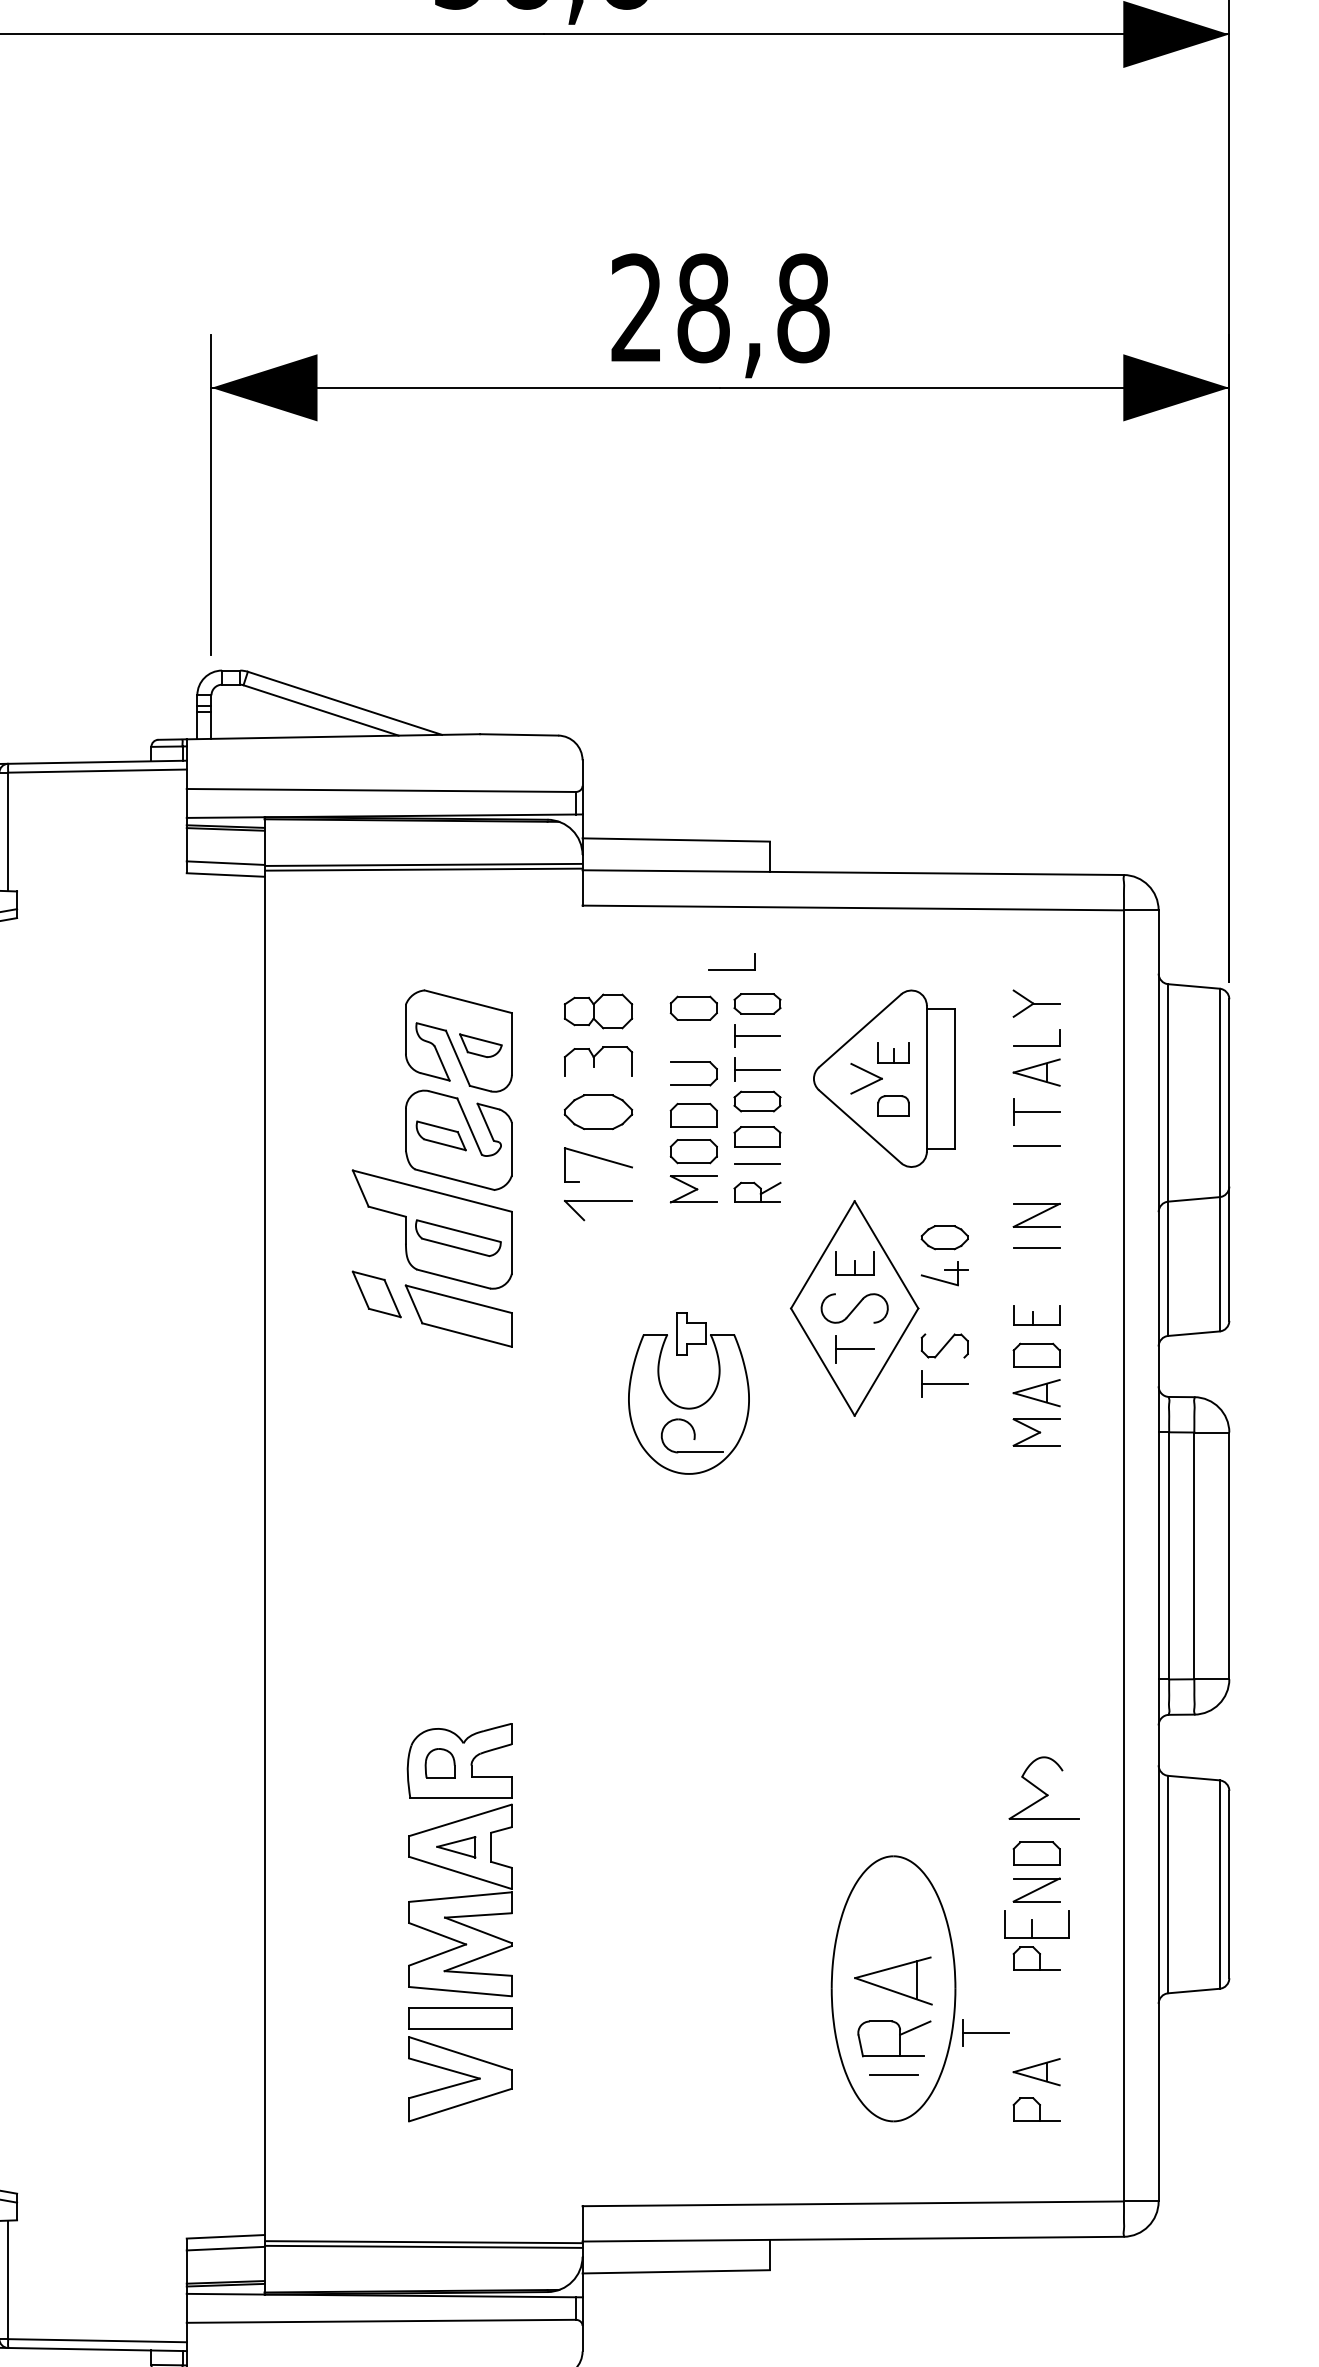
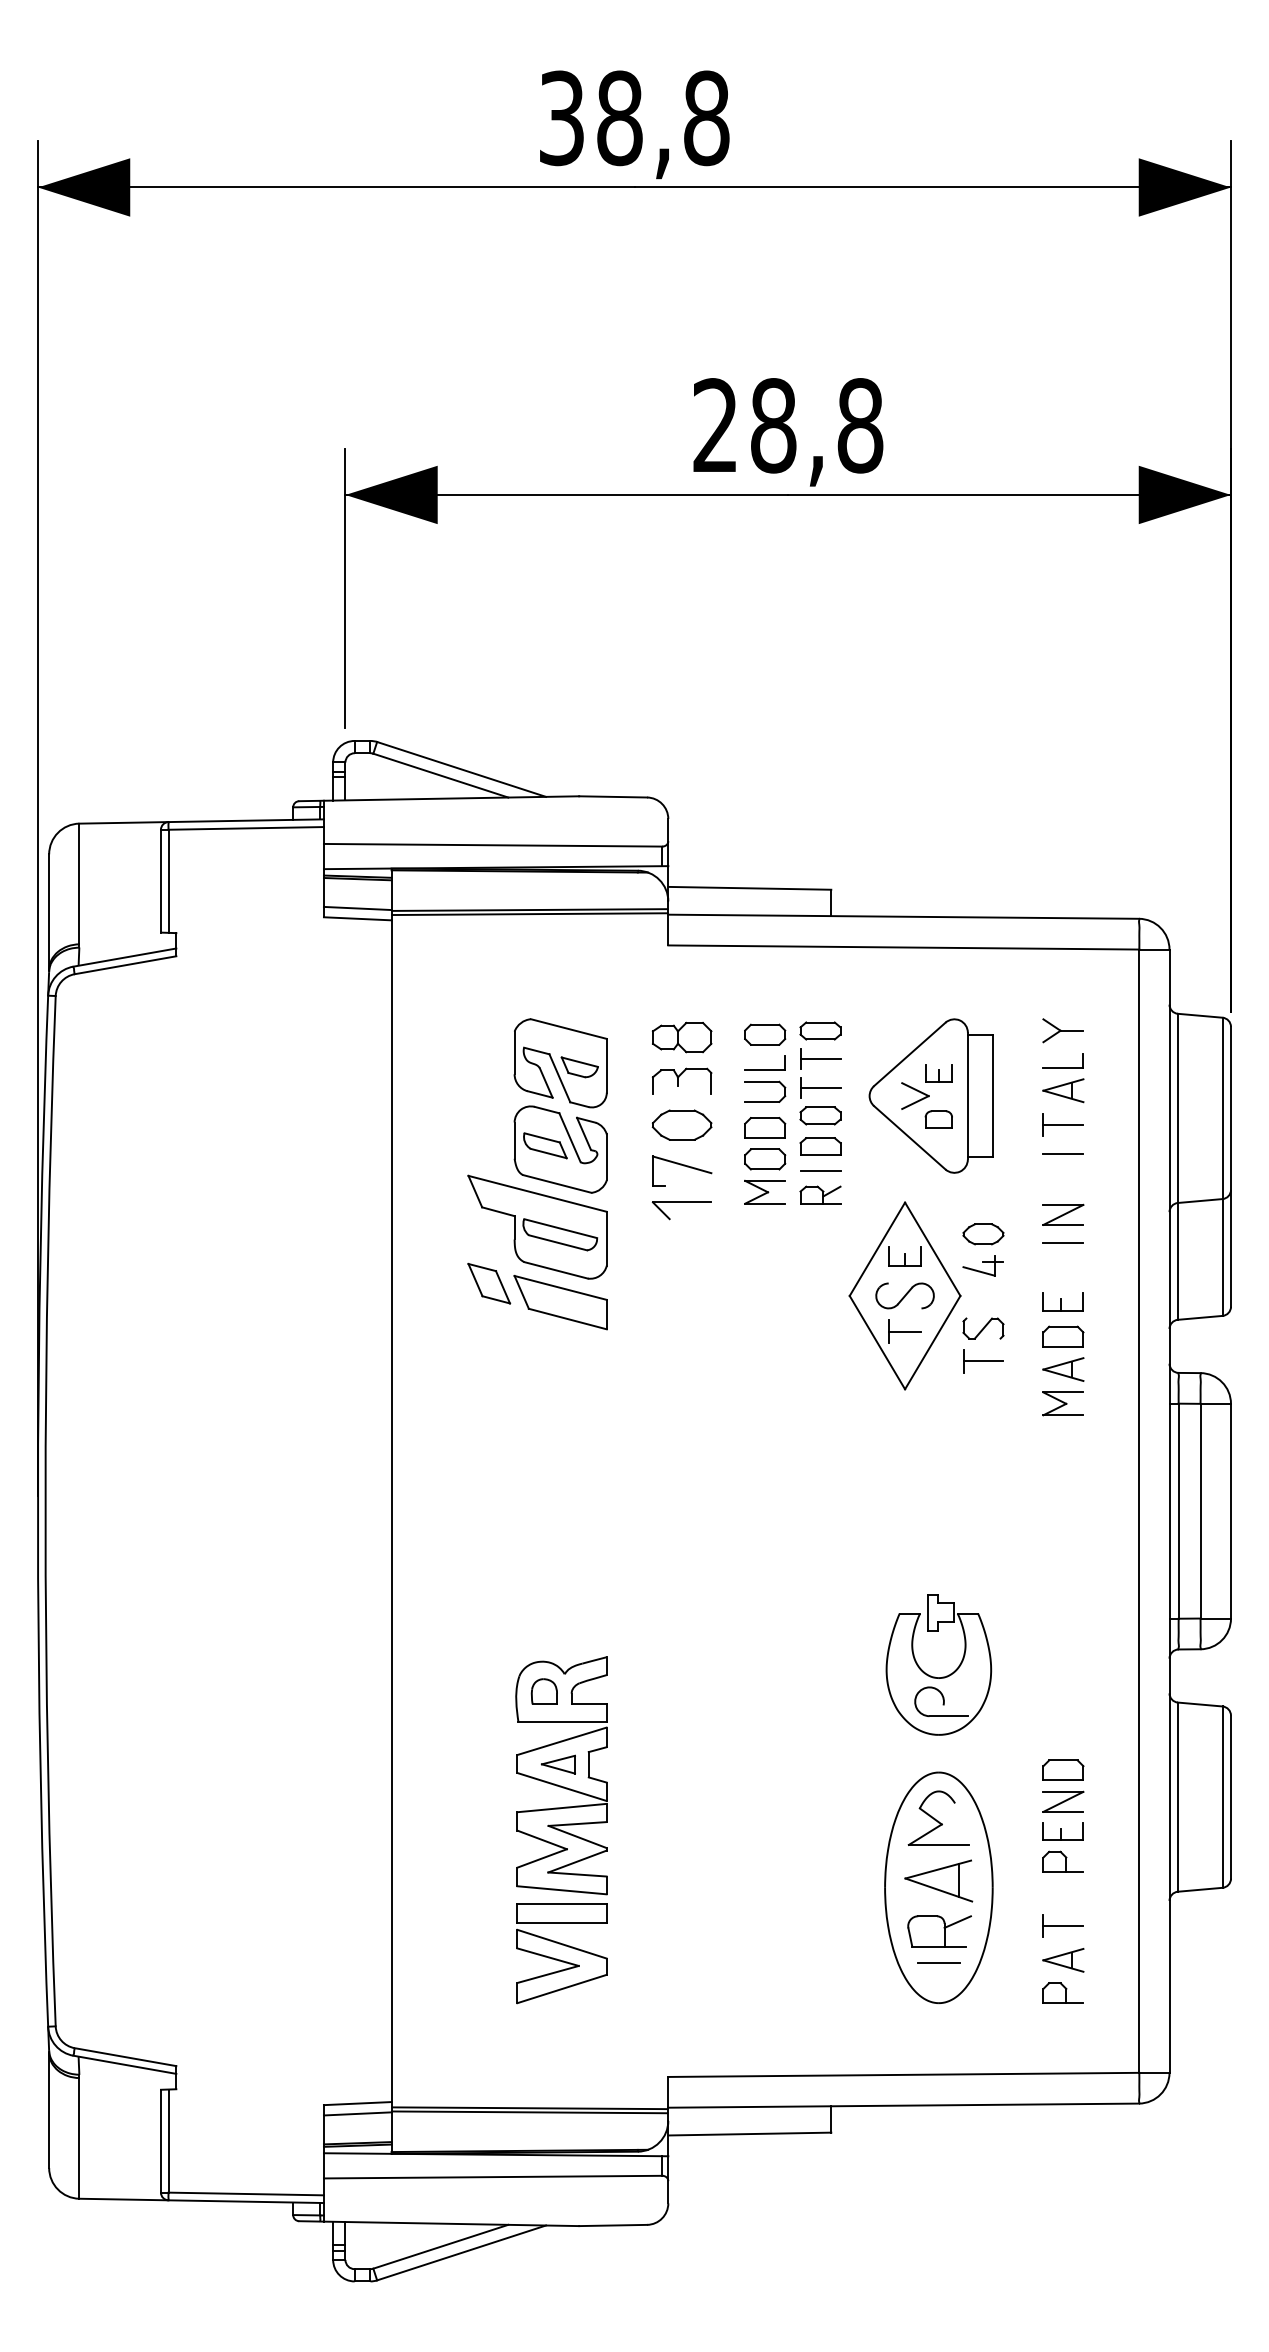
part: (731, 968) -> (764, 1069), moved
part: (685, 1406) -> (935, 1676), moved
part: (1043, 1787) -> (938, 1817), moved
part: (1035, 1924) -> (1062, 1831), size x0.71
part: (985, 2032) -> (1062, 1925), moved

